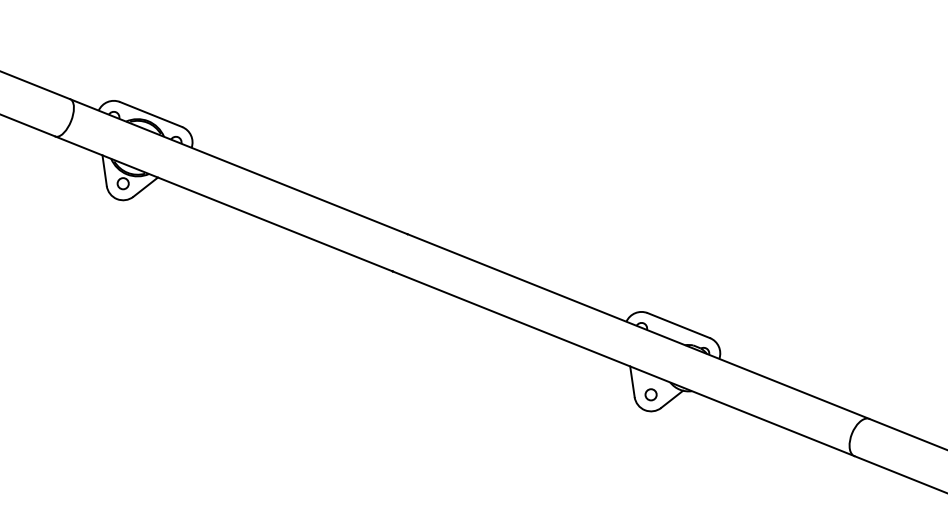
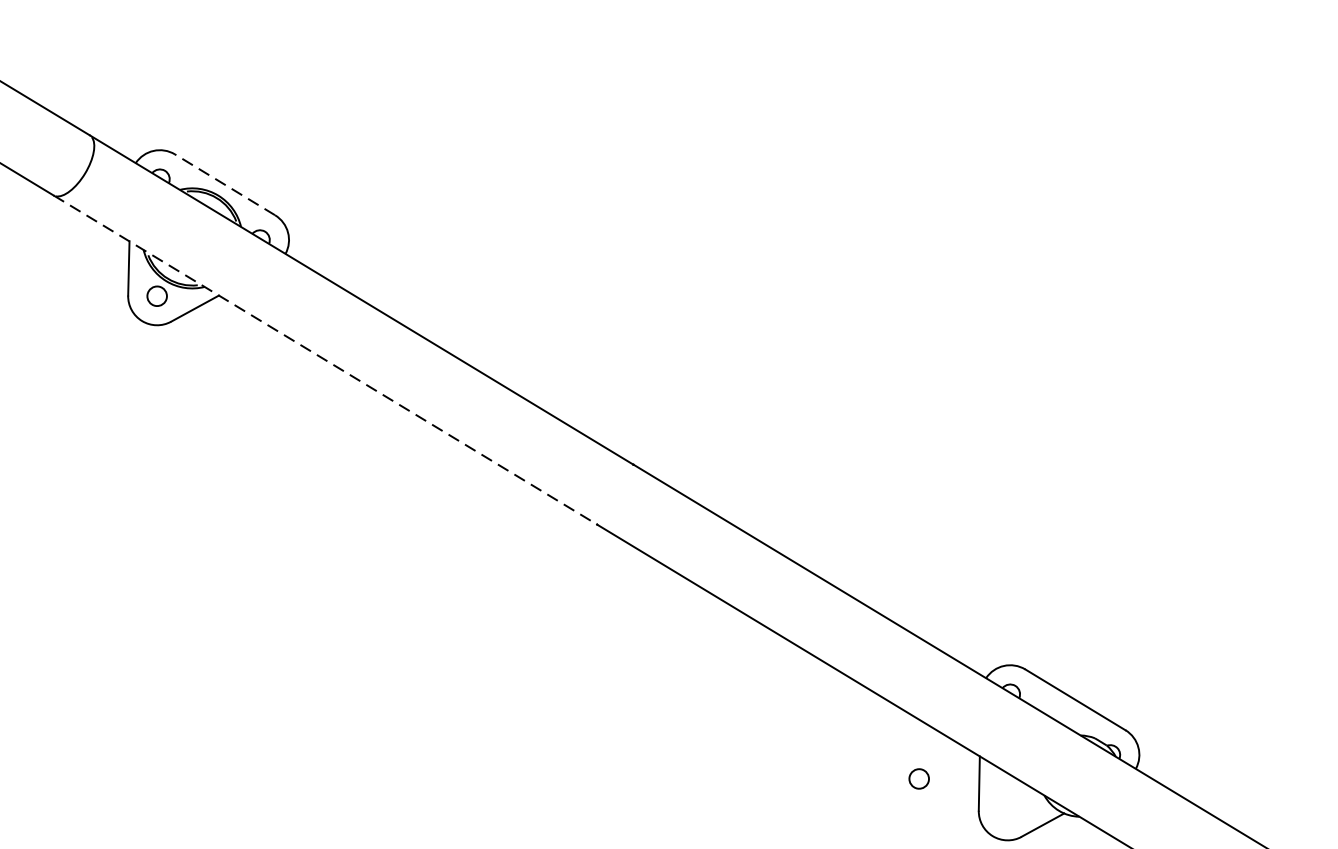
line: (150, 114) -> (224, 184), solid -> dashed
line: (224, 203) -> (326, 359), solid -> dashed
circle: (650, 394) -> (918, 778), moved

